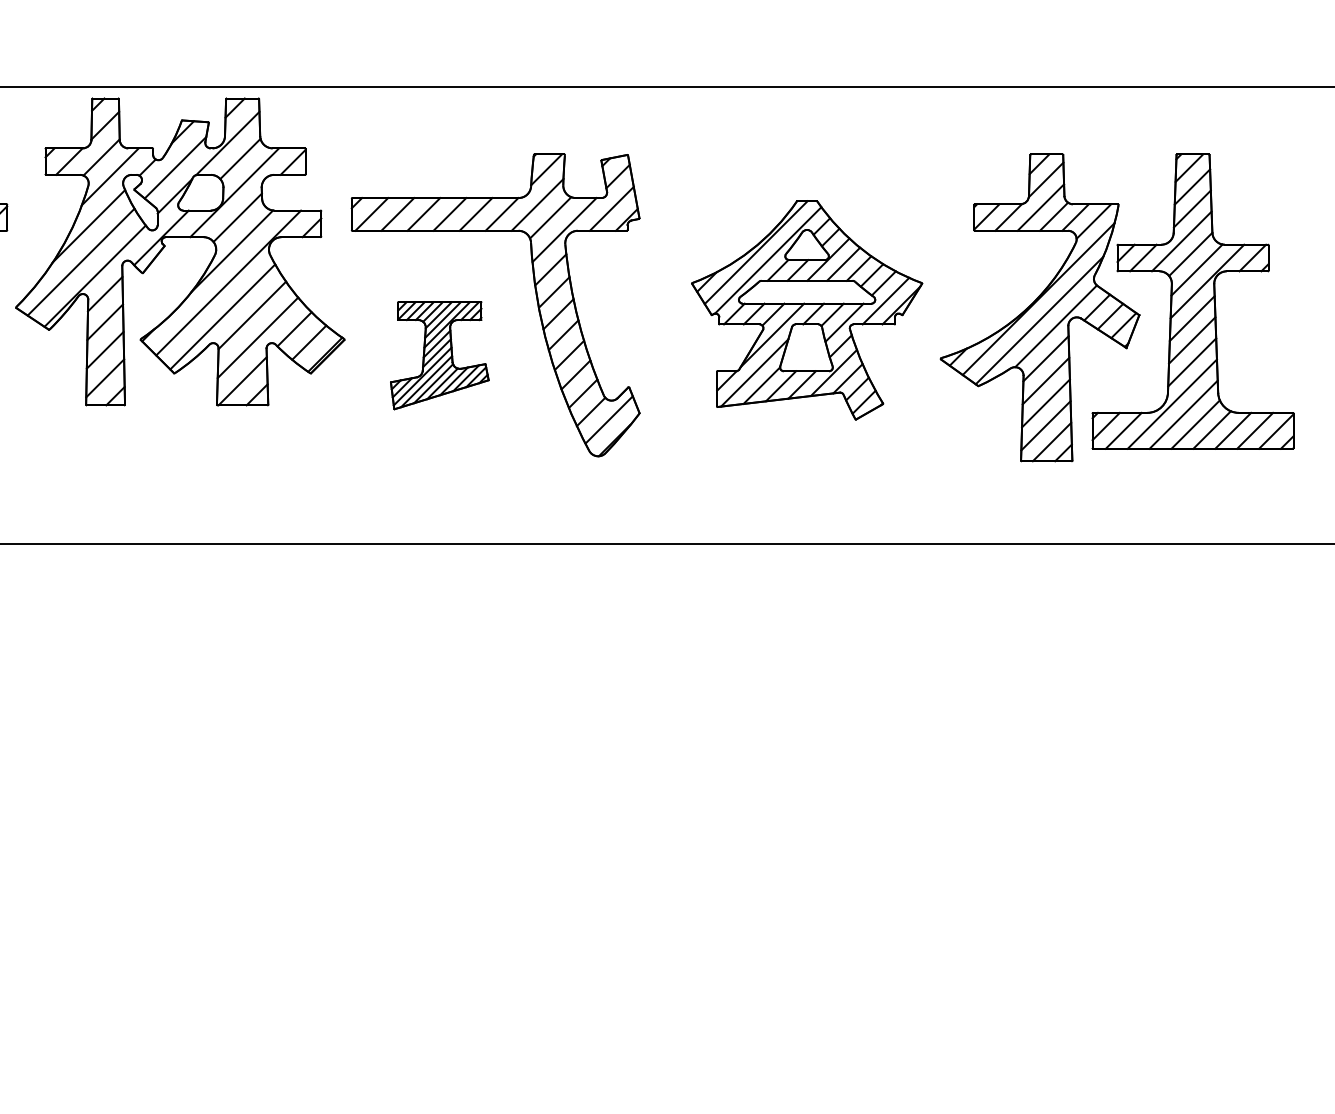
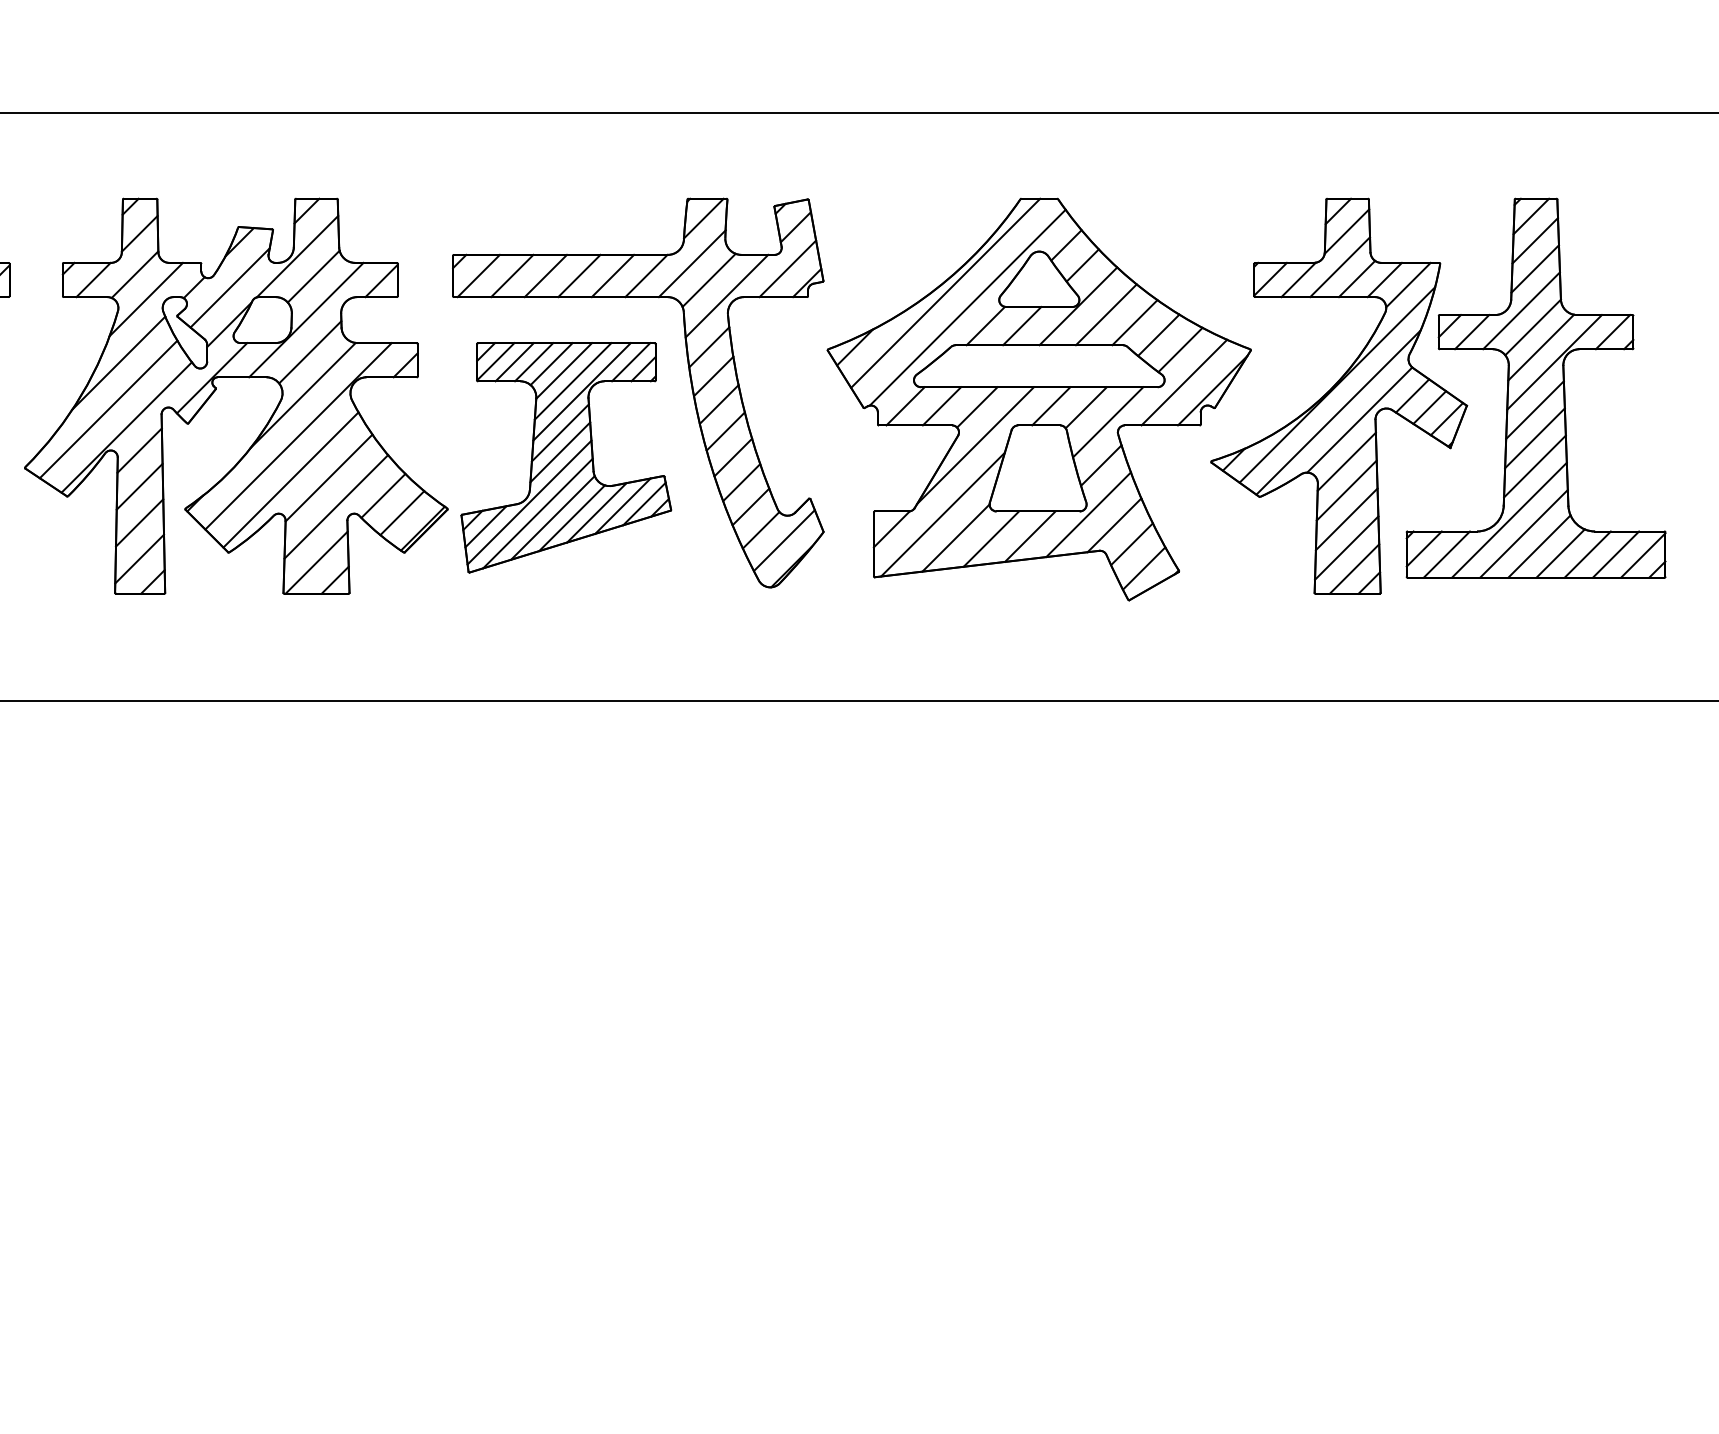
part: (180, 237) -> (236, 377), moved
part: (806, 310) -> (1038, 399), size x1.43
part: (439, 355) -> (566, 457), size x1.67

